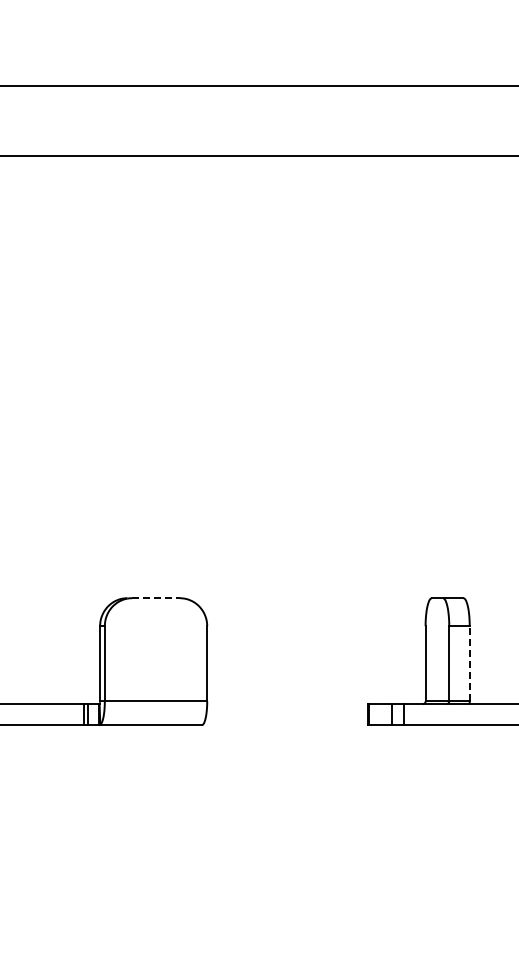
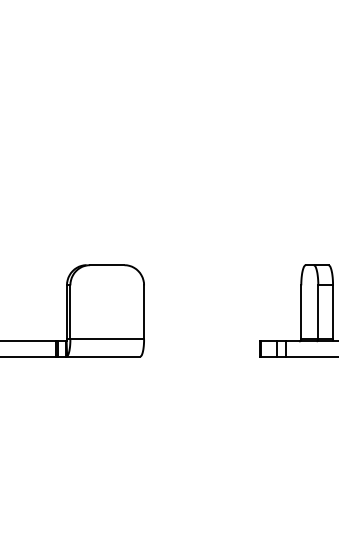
line: (156, 598) -> (107, 265), dashed -> solid
line: (469, 663) -> (332, 312), dashed -> solid

